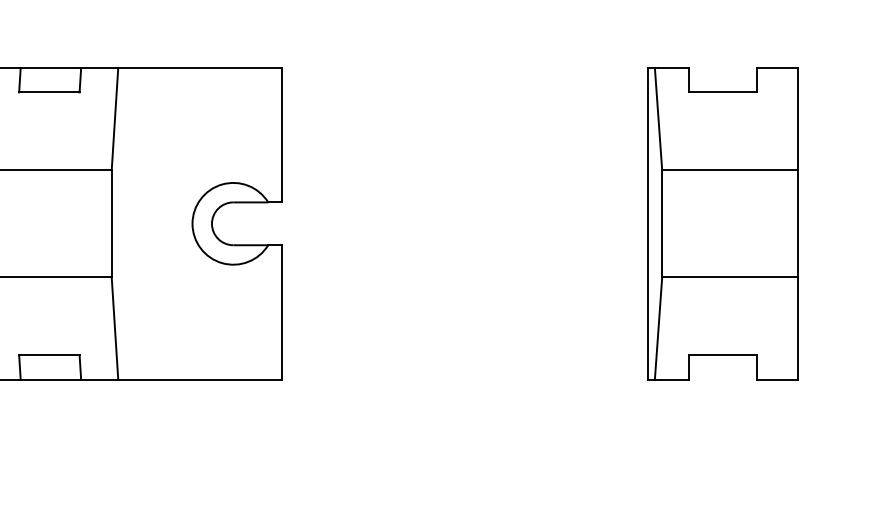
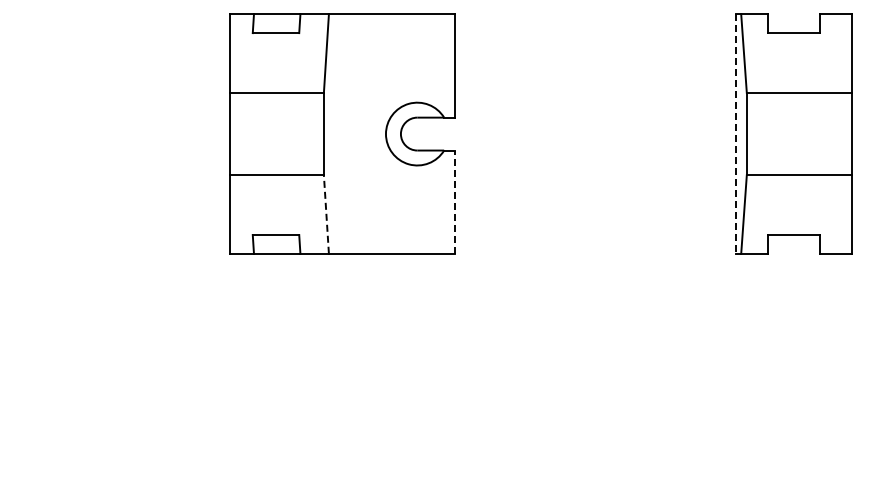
line: (647, 224) -> (735, 134), solid -> dashed
line: (281, 312) -> (454, 202), solid -> dashed
line: (115, 327) -> (326, 213), solid -> dashed

